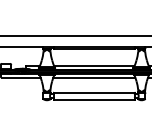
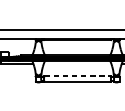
line: (94, 77) -> (77, 63), removed
line: (94, 92) -> (77, 76), solid -> dashed

